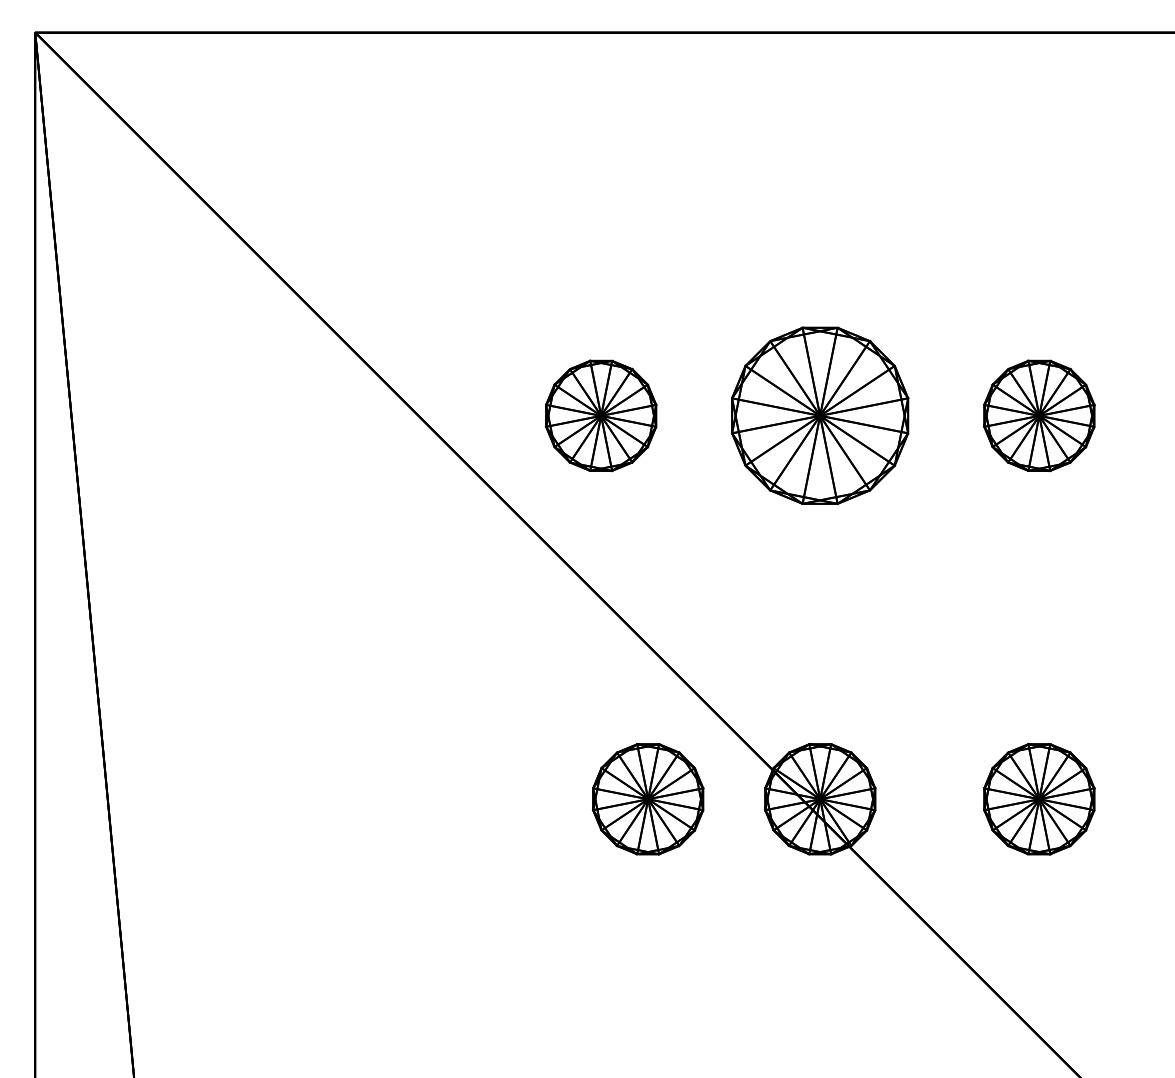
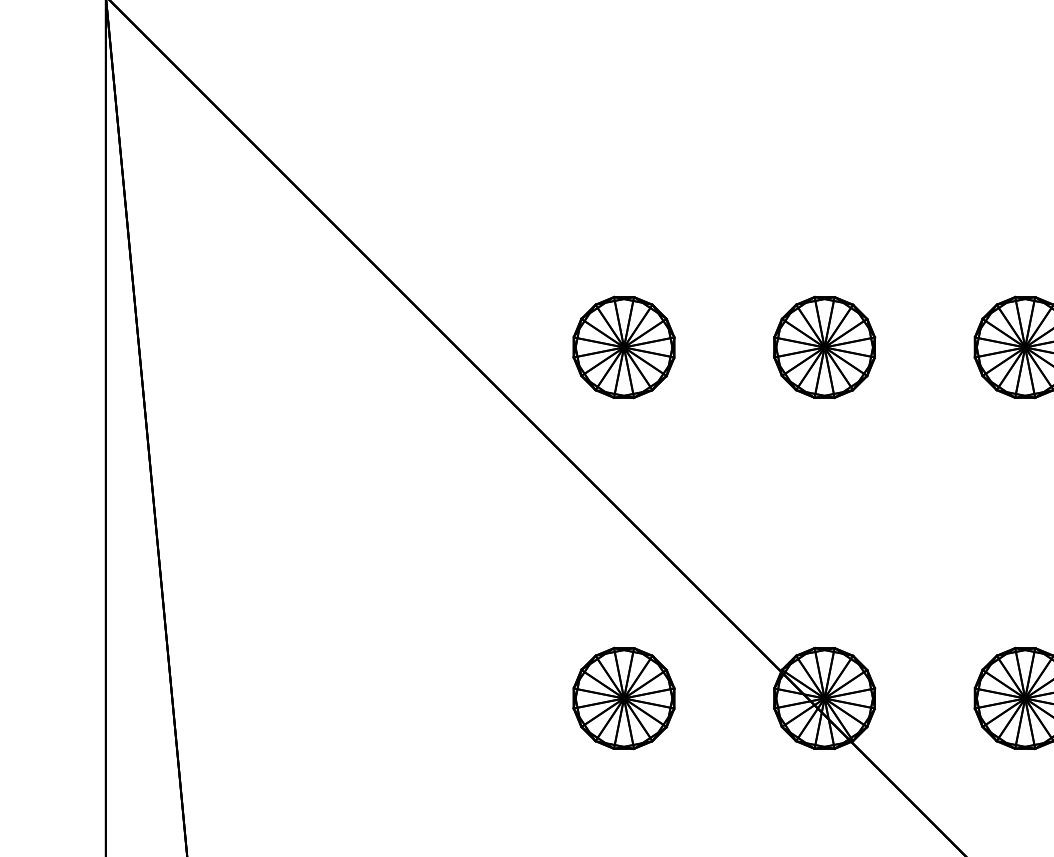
part: (820, 415) -> (824, 347), size x0.62
part: (647, 799) -> (623, 698), moved

